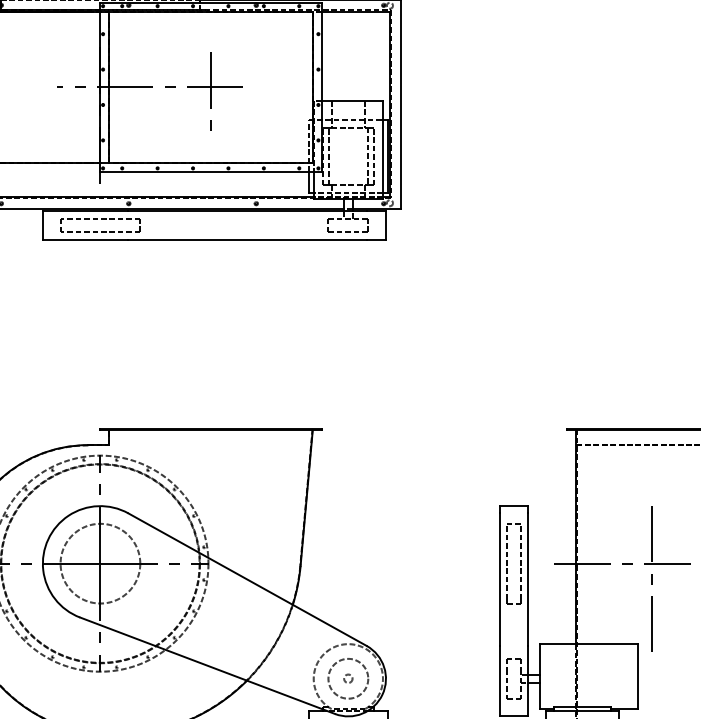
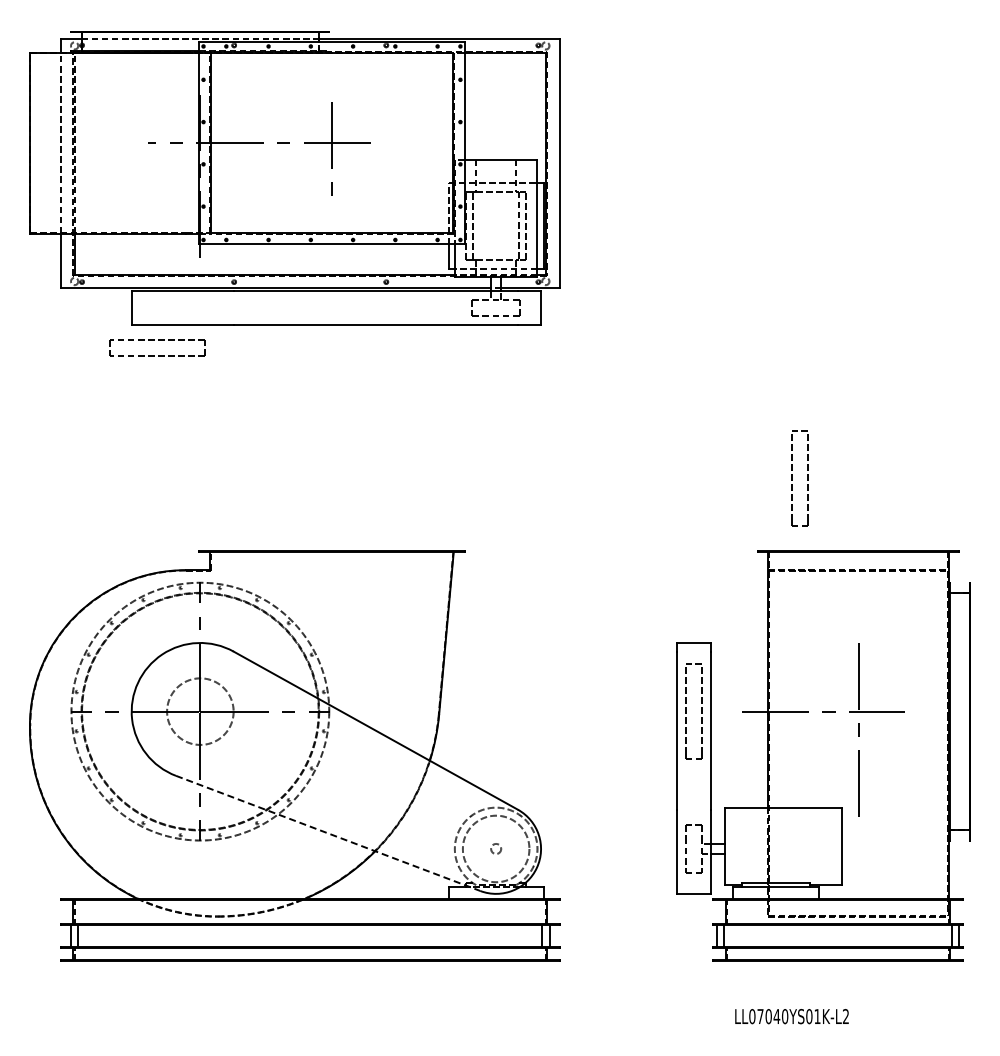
part: (101, 219) -> (158, 340), moved
part: (596, 368) -> (792, 478), added
circle: (99, 563) -> (199, 711), size x0.7
line: (207, 665) -> (328, 833), solid -> dashed
circle: (347, 678) -> (495, 848), size x1.4

